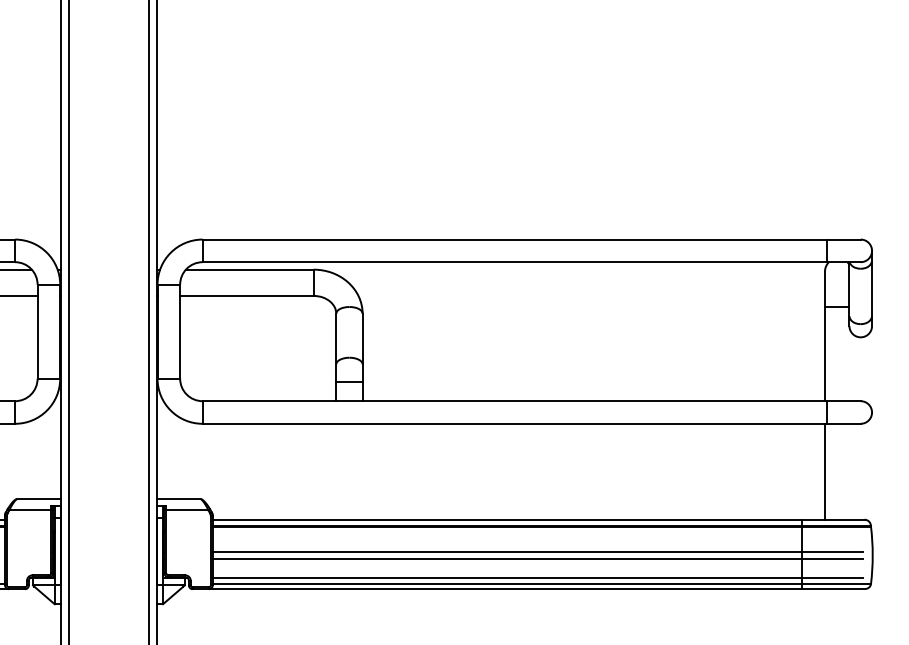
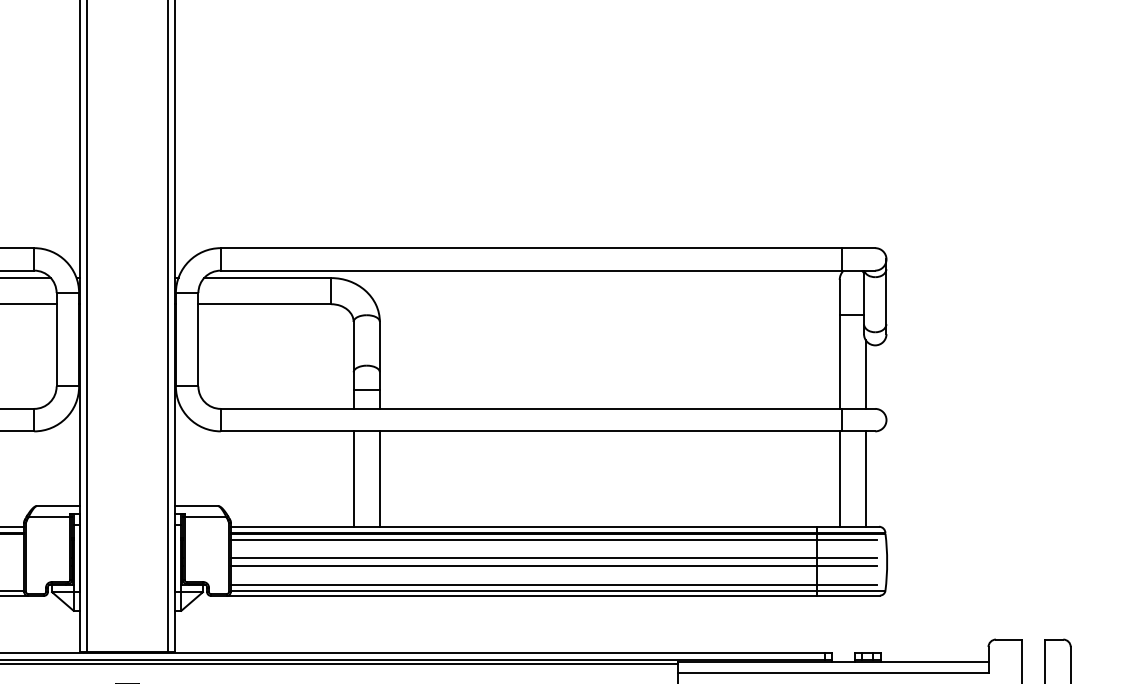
line: (850, 366) -> (865, 374), added
line: (336, 471) -> (353, 478), added
line: (362, 471) -> (379, 478), added
line: (850, 471) -> (865, 478), added
line: (537, 532) -> (553, 539), added

